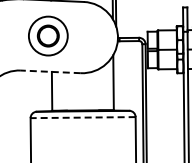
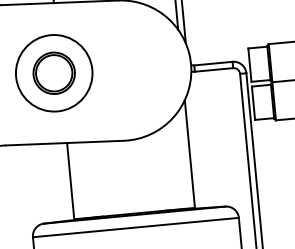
line: (50, 71) -> (64, 142), dashed -> solid
line: (83, 117) -> (136, 227), dashed -> solid

